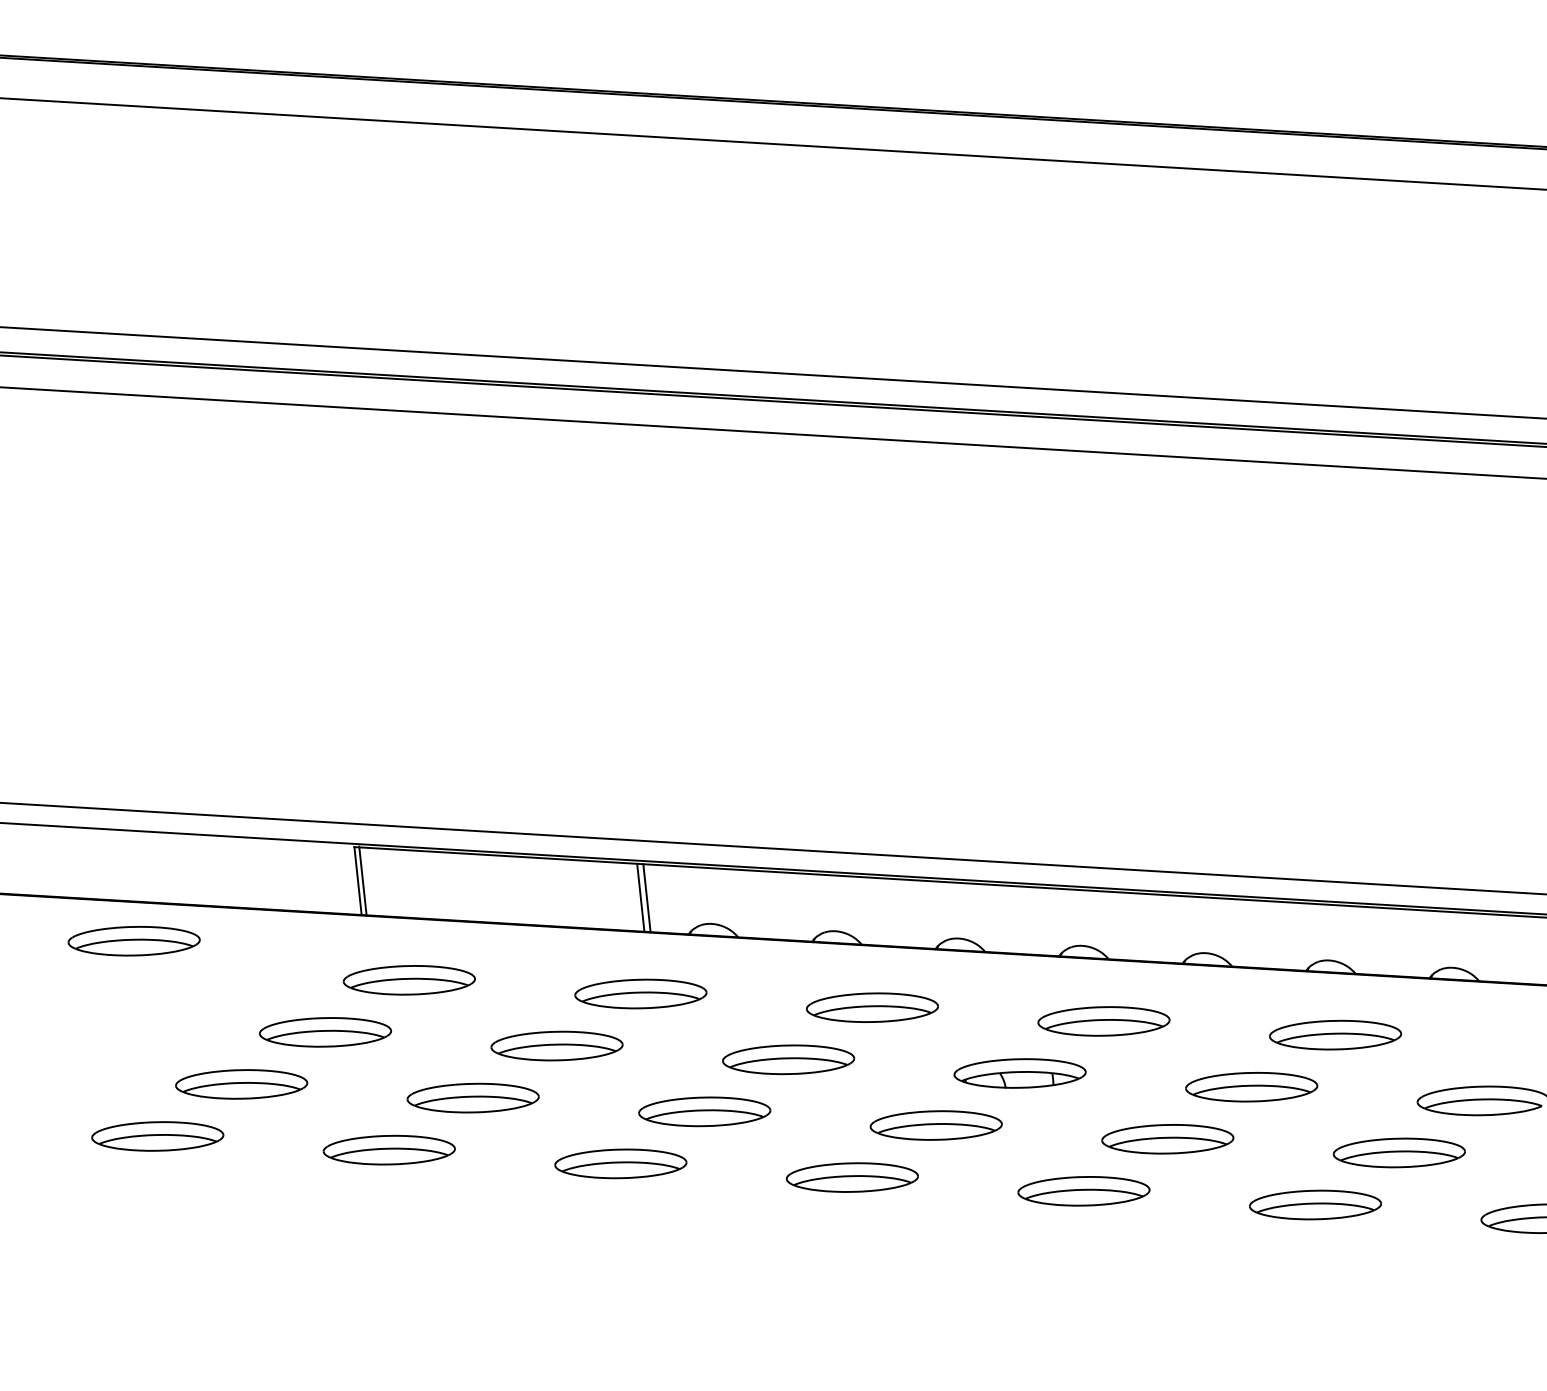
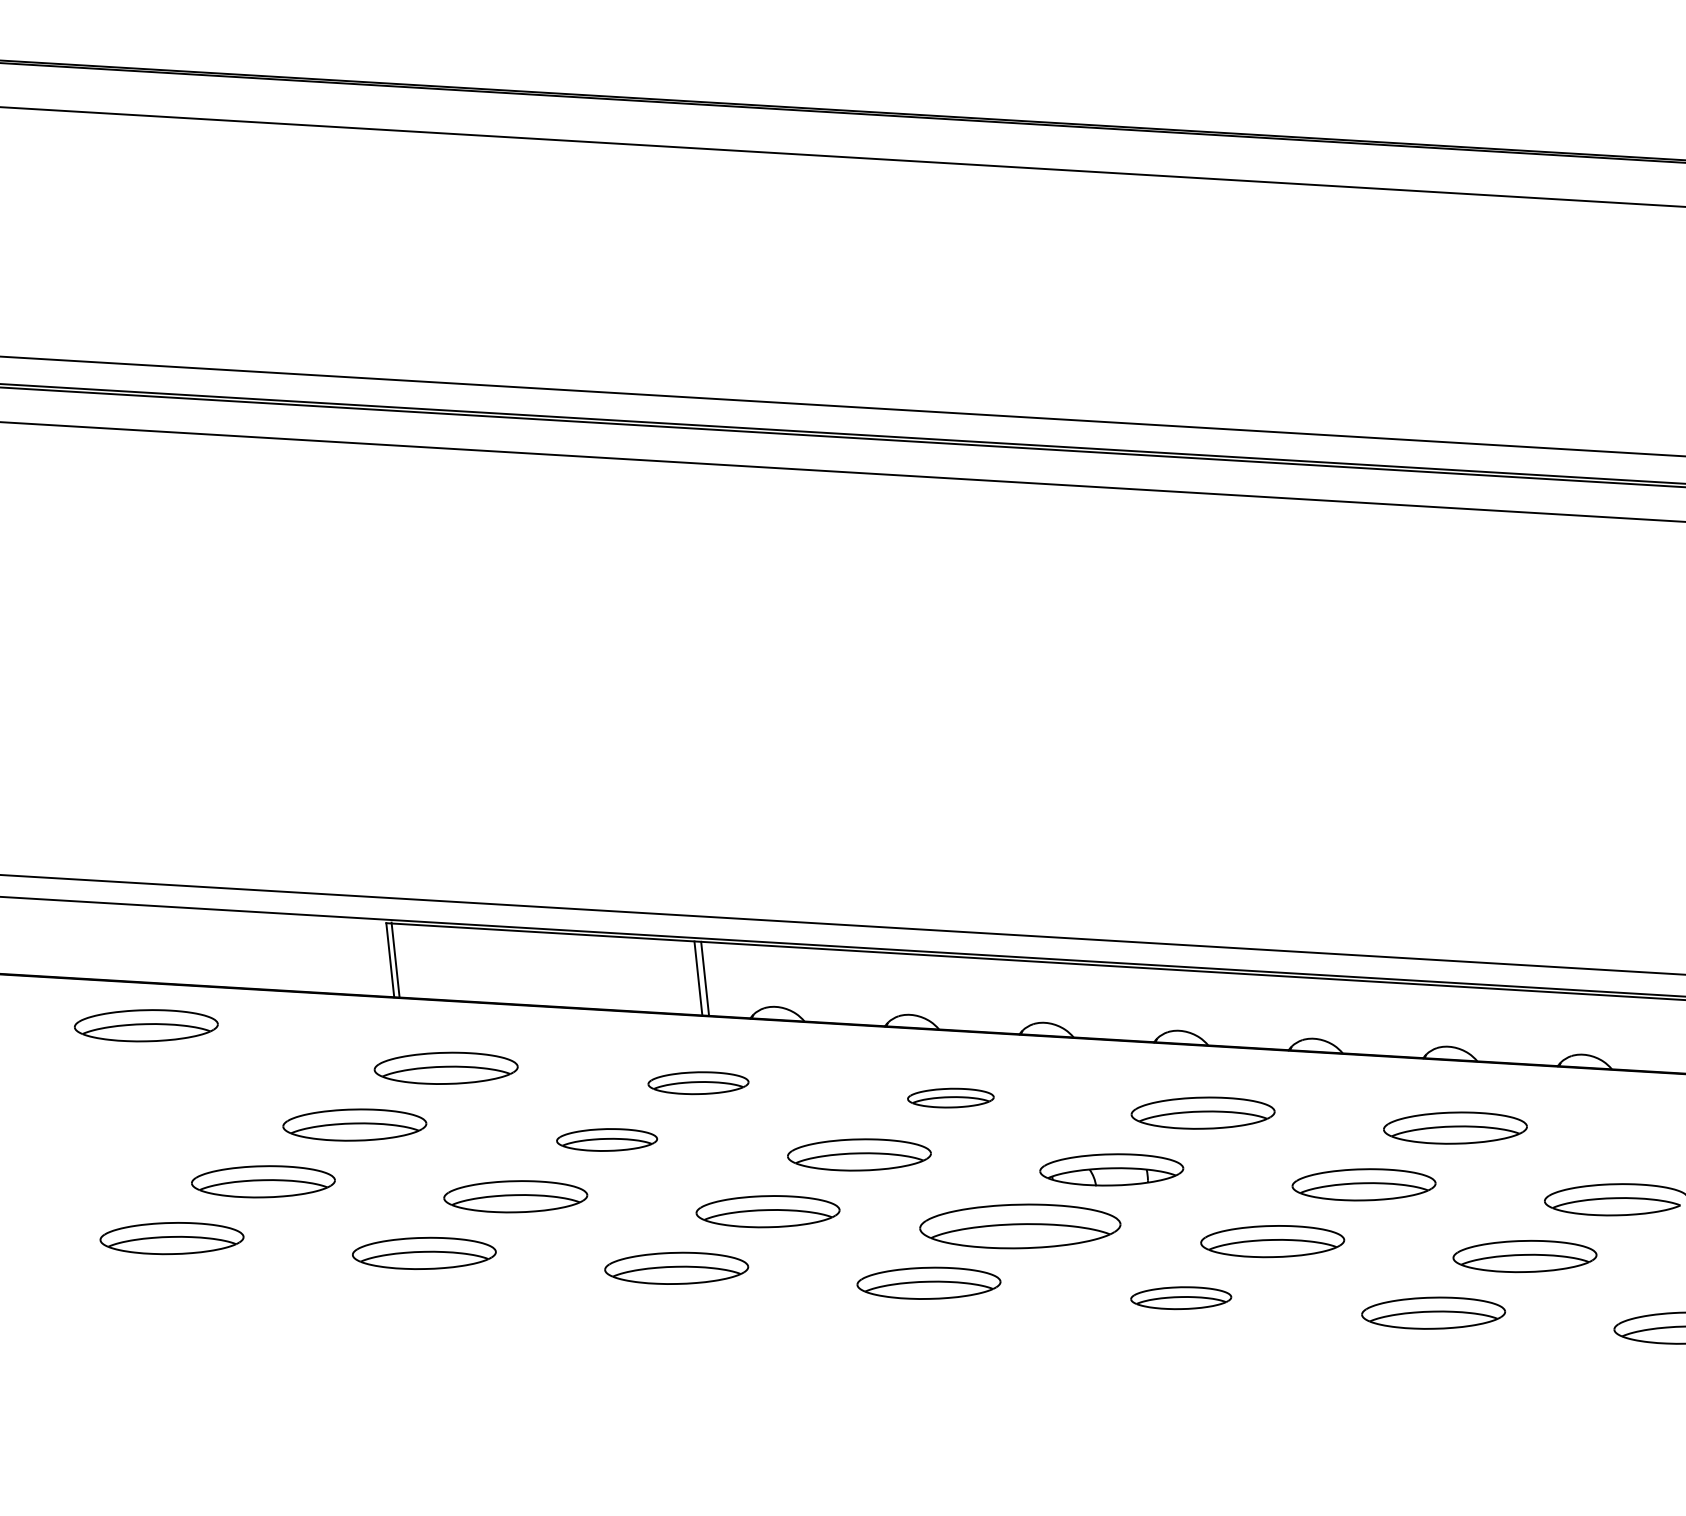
part: (640, 993) -> (698, 1082), size x0.7
part: (872, 1007) -> (950, 1097), size x0.6
part: (556, 1045) -> (606, 1139), size x0.7
part: (936, 1125) -> (1020, 1226), size x1.4
part: (1083, 1190) -> (1180, 1297), size x0.7

